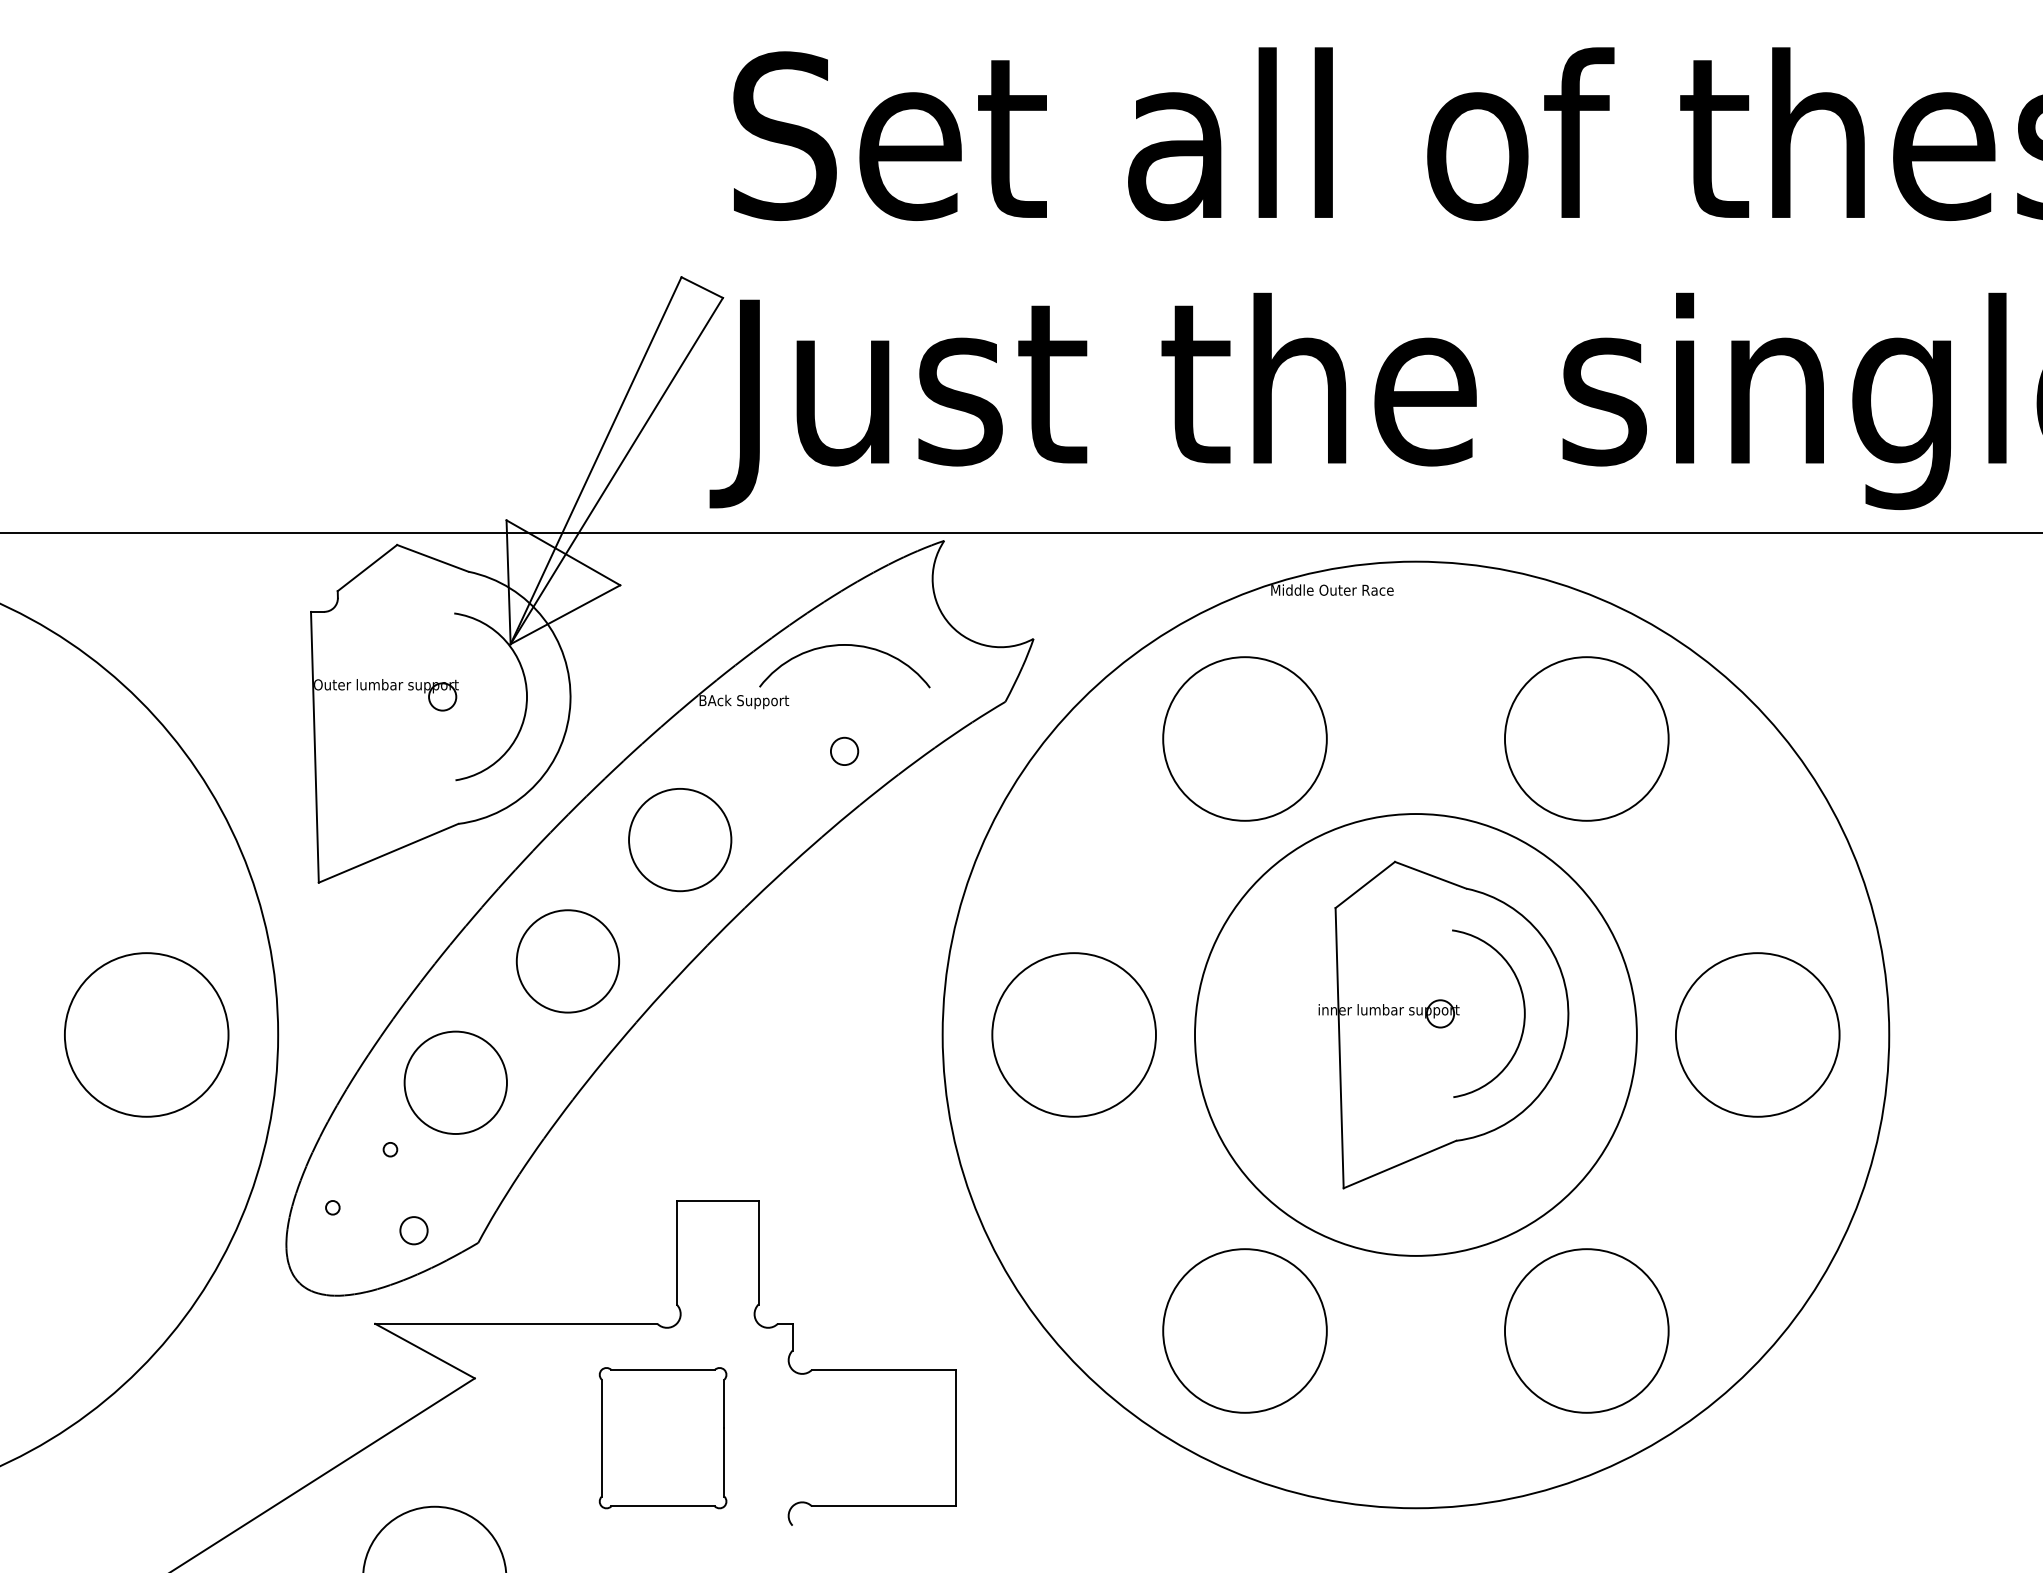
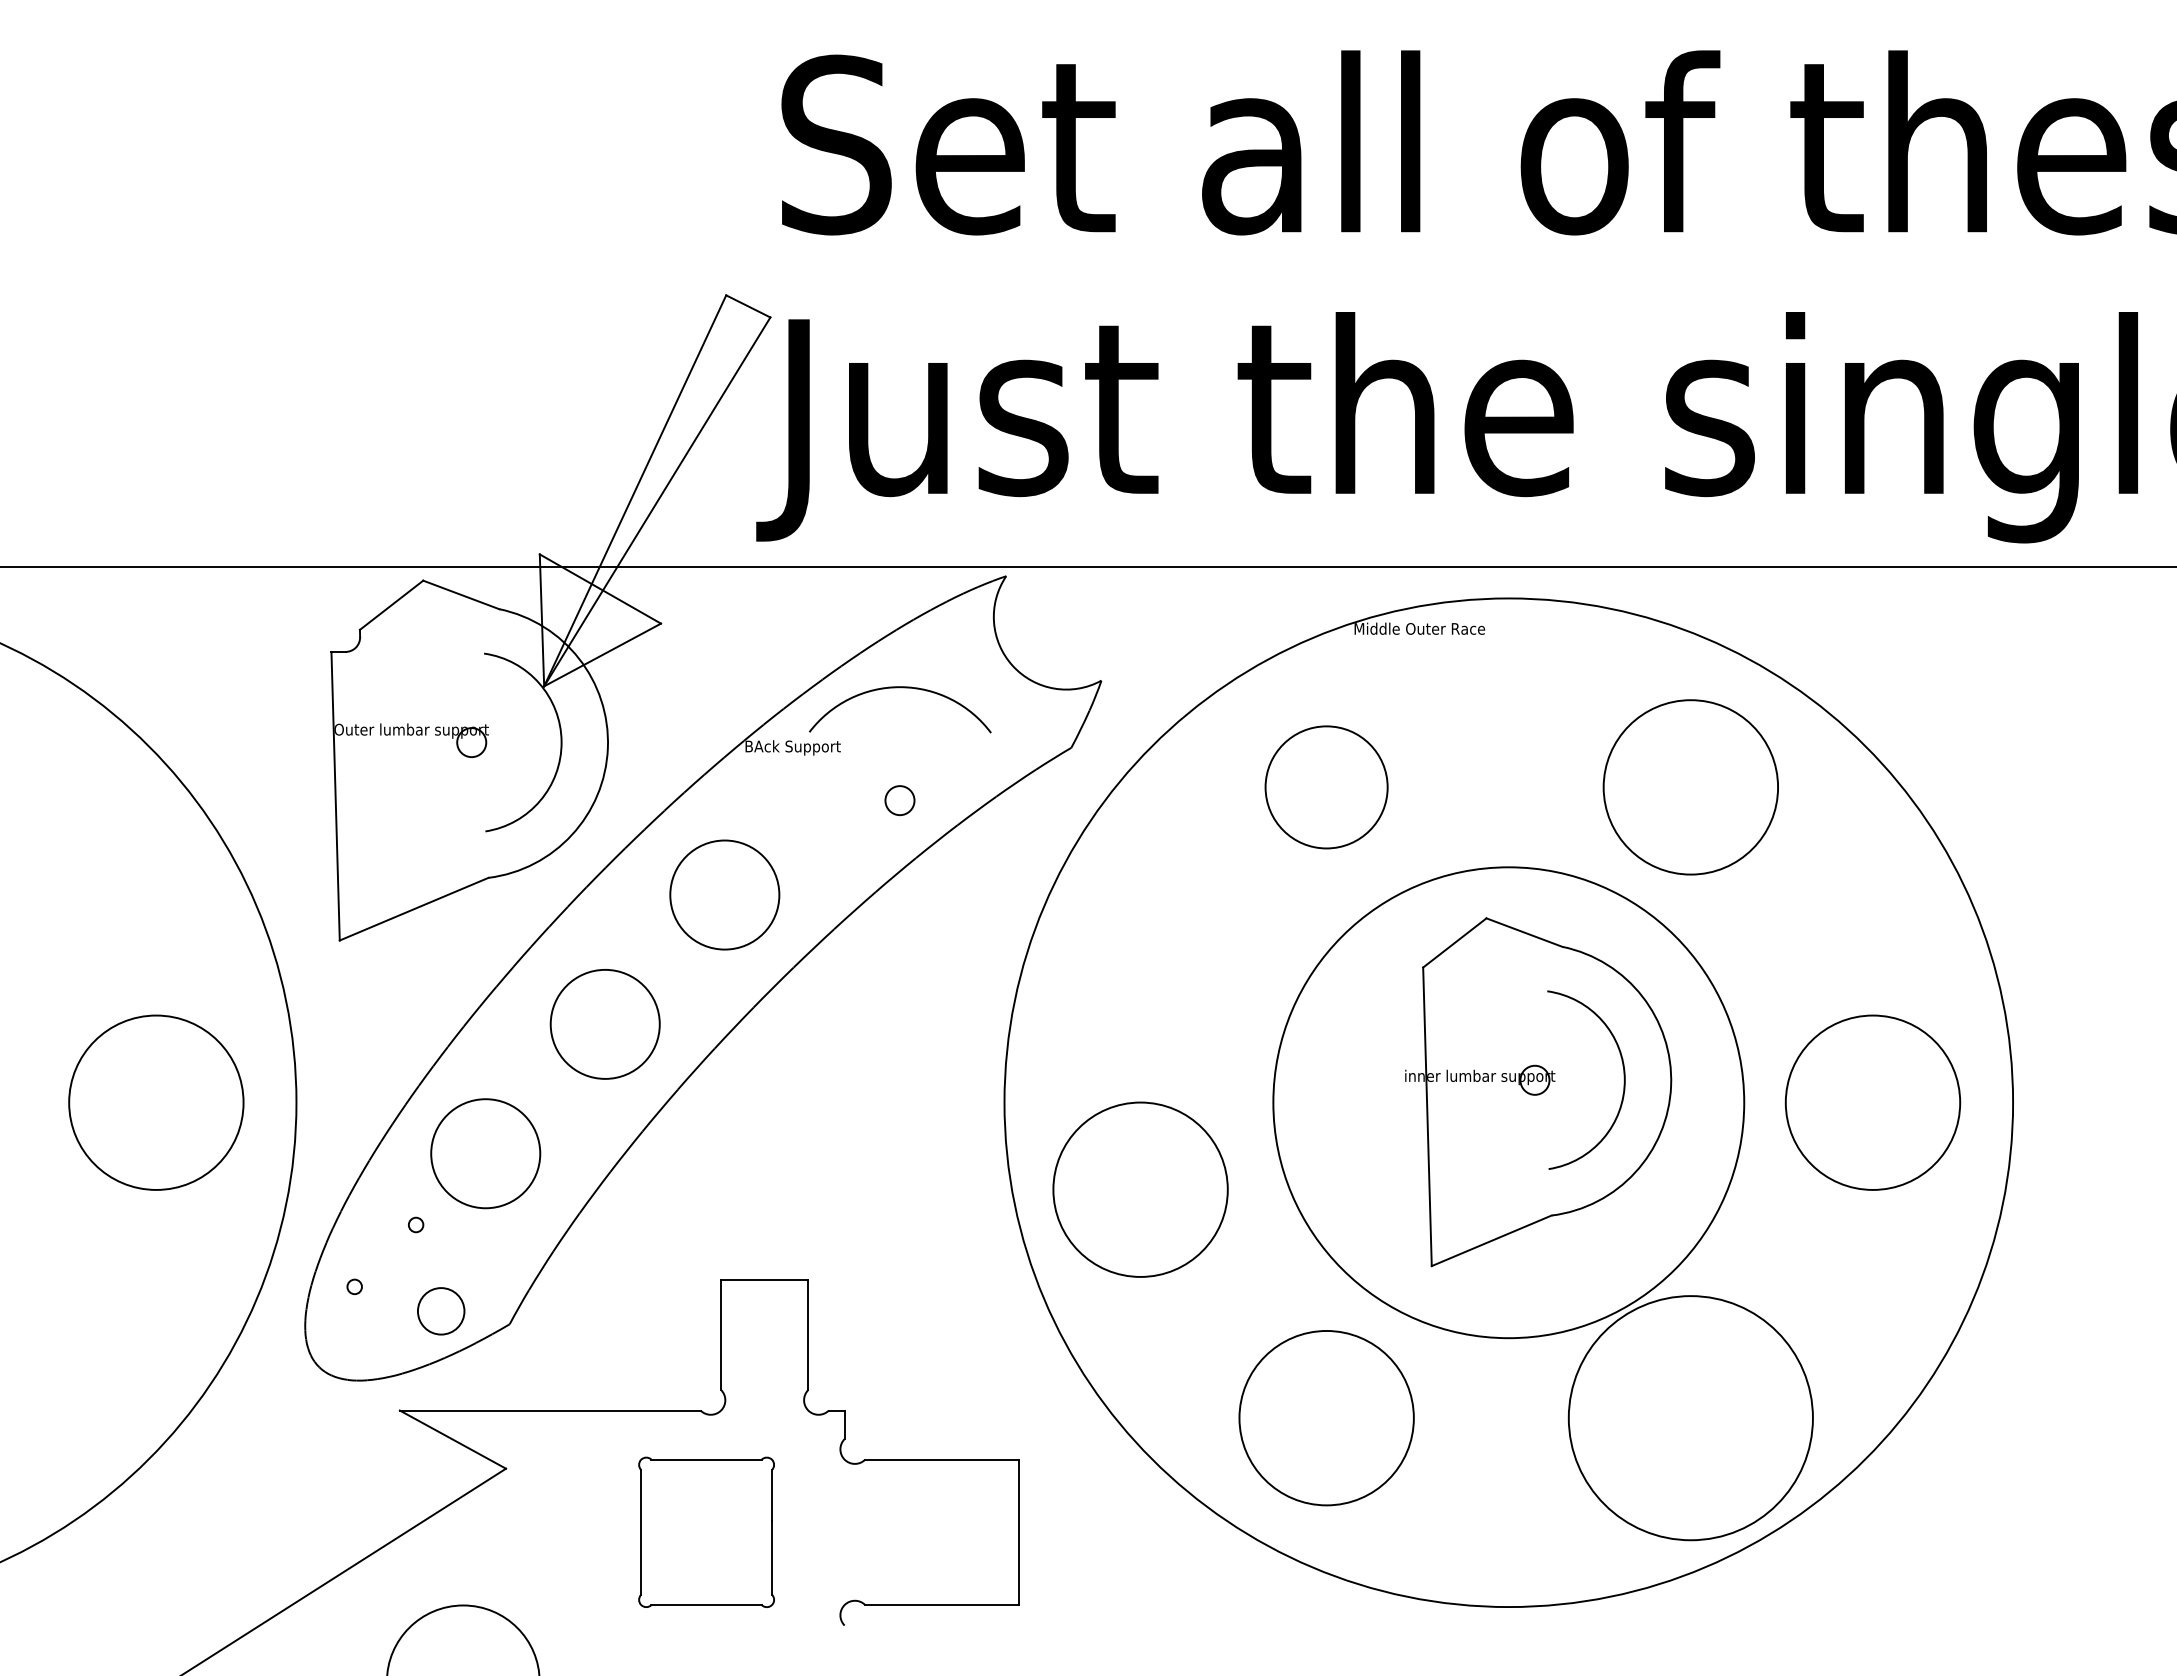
circle: (1244, 739) -> (1326, 787), size x0.7
circle: (1074, 1034) -> (1140, 1189), moved
circle: (413, 1229) -> (440, 1310), size x1.6
circle: (1586, 1330) -> (1690, 1417), size x1.4

